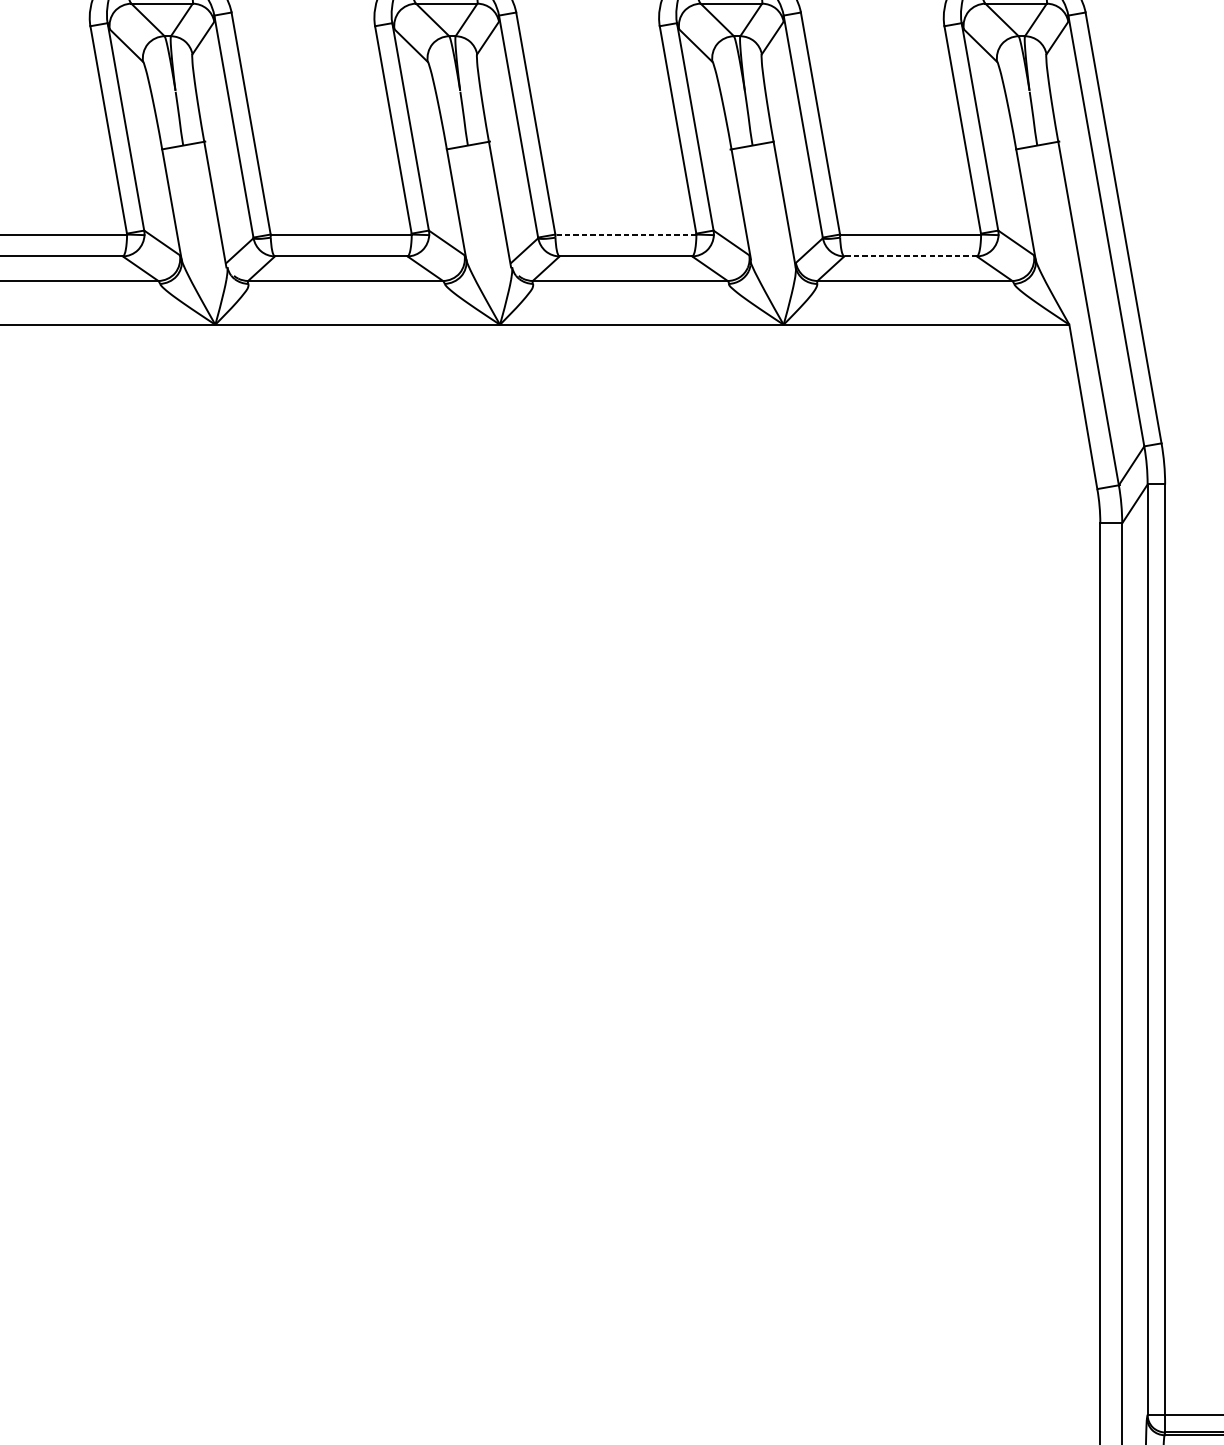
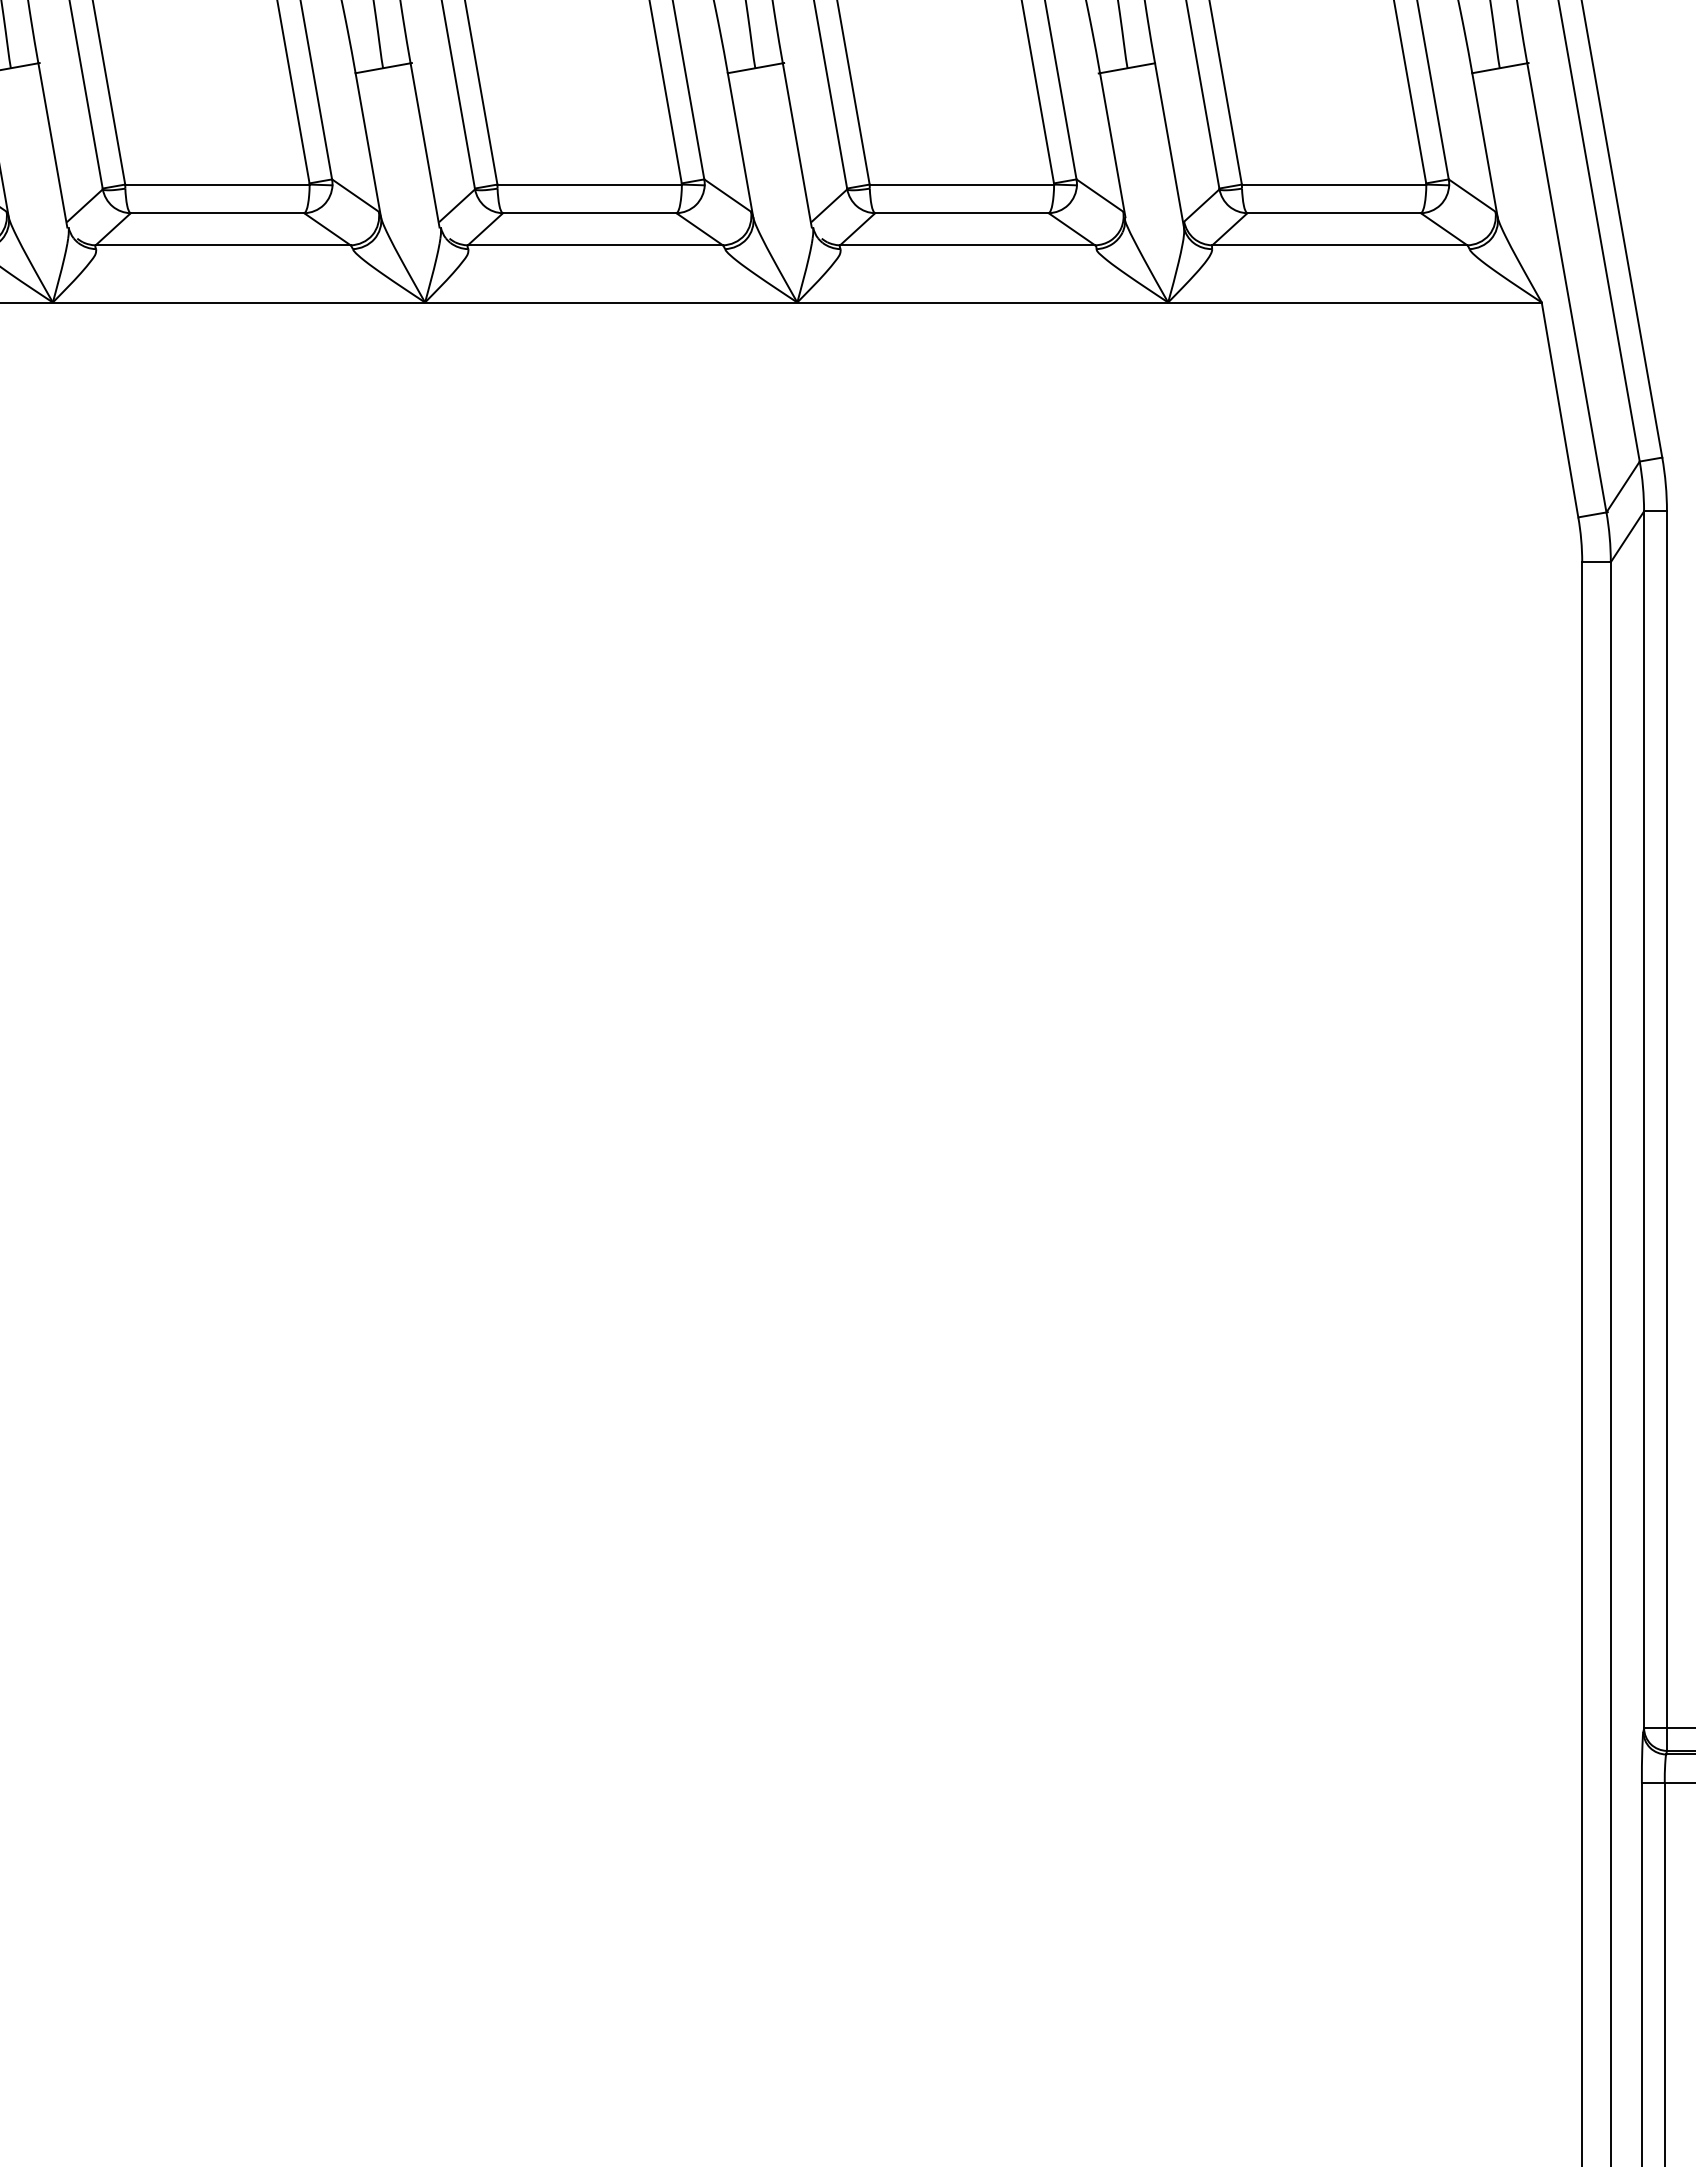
line: (625, 234) -> (961, 184), dashed -> solid
line: (910, 256) -> (1334, 213), dashed -> solid

